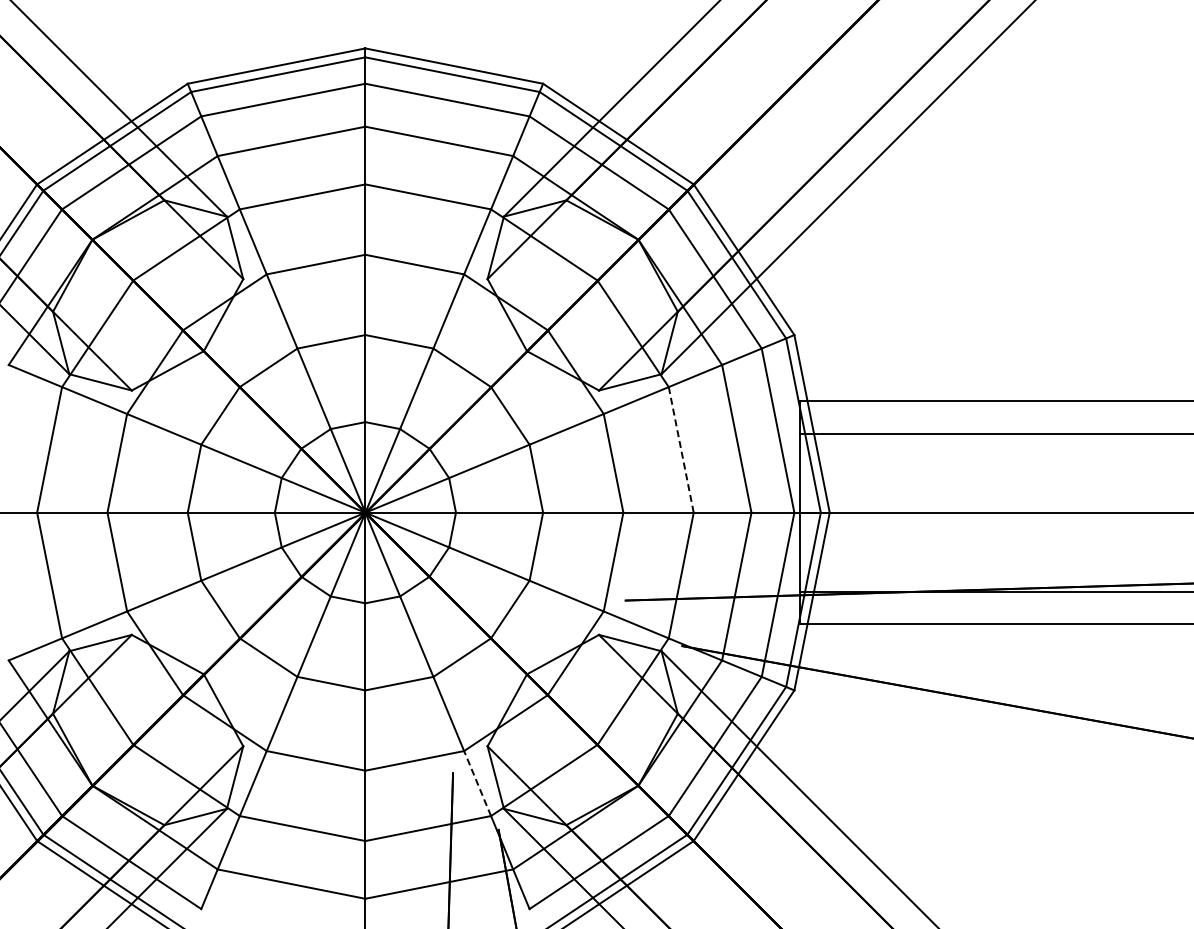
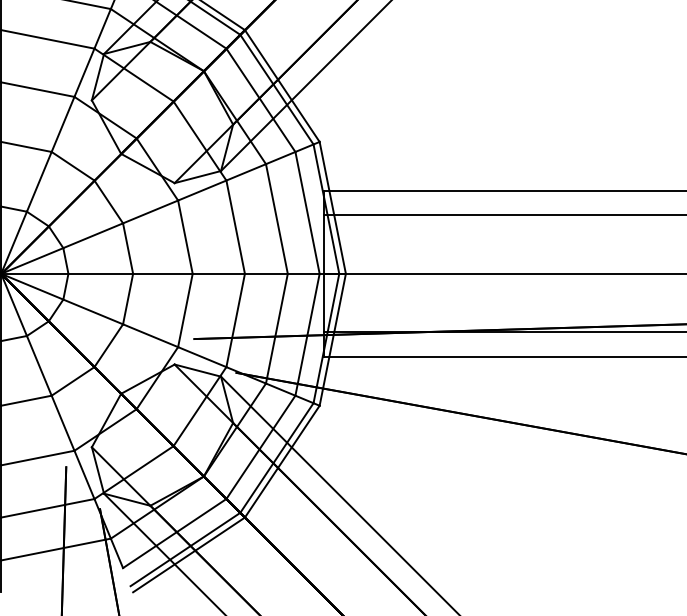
line: (681, 450) -> (235, 227), dashed -> solid
line: (477, 783) -> (84, 474), dashed -> solid

